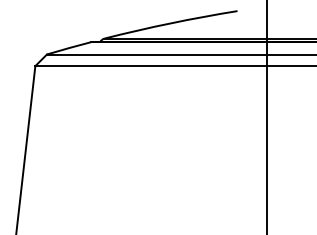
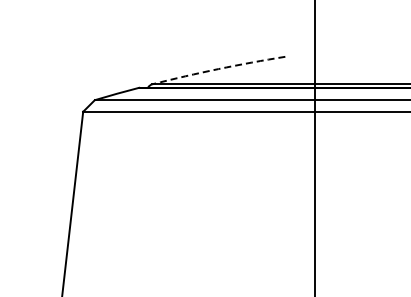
arc: (170, 23) -> (218, 69), solid -> dashed

